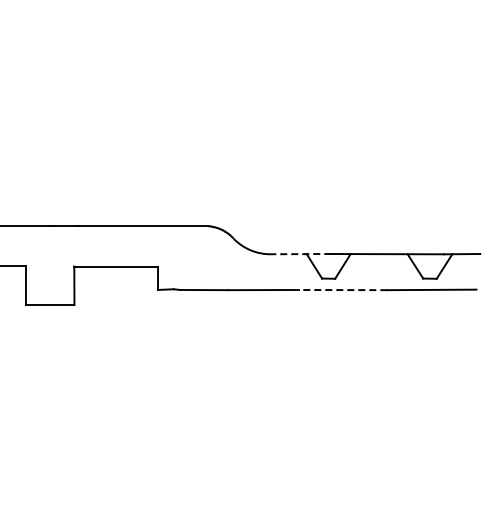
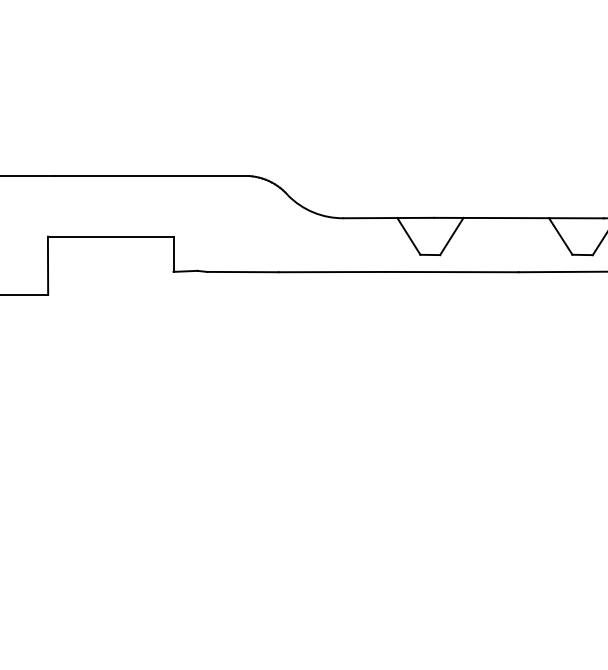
line: (300, 254) -> (387, 218), dashed -> solid
line: (342, 290) -> (451, 272), dashed -> solid

